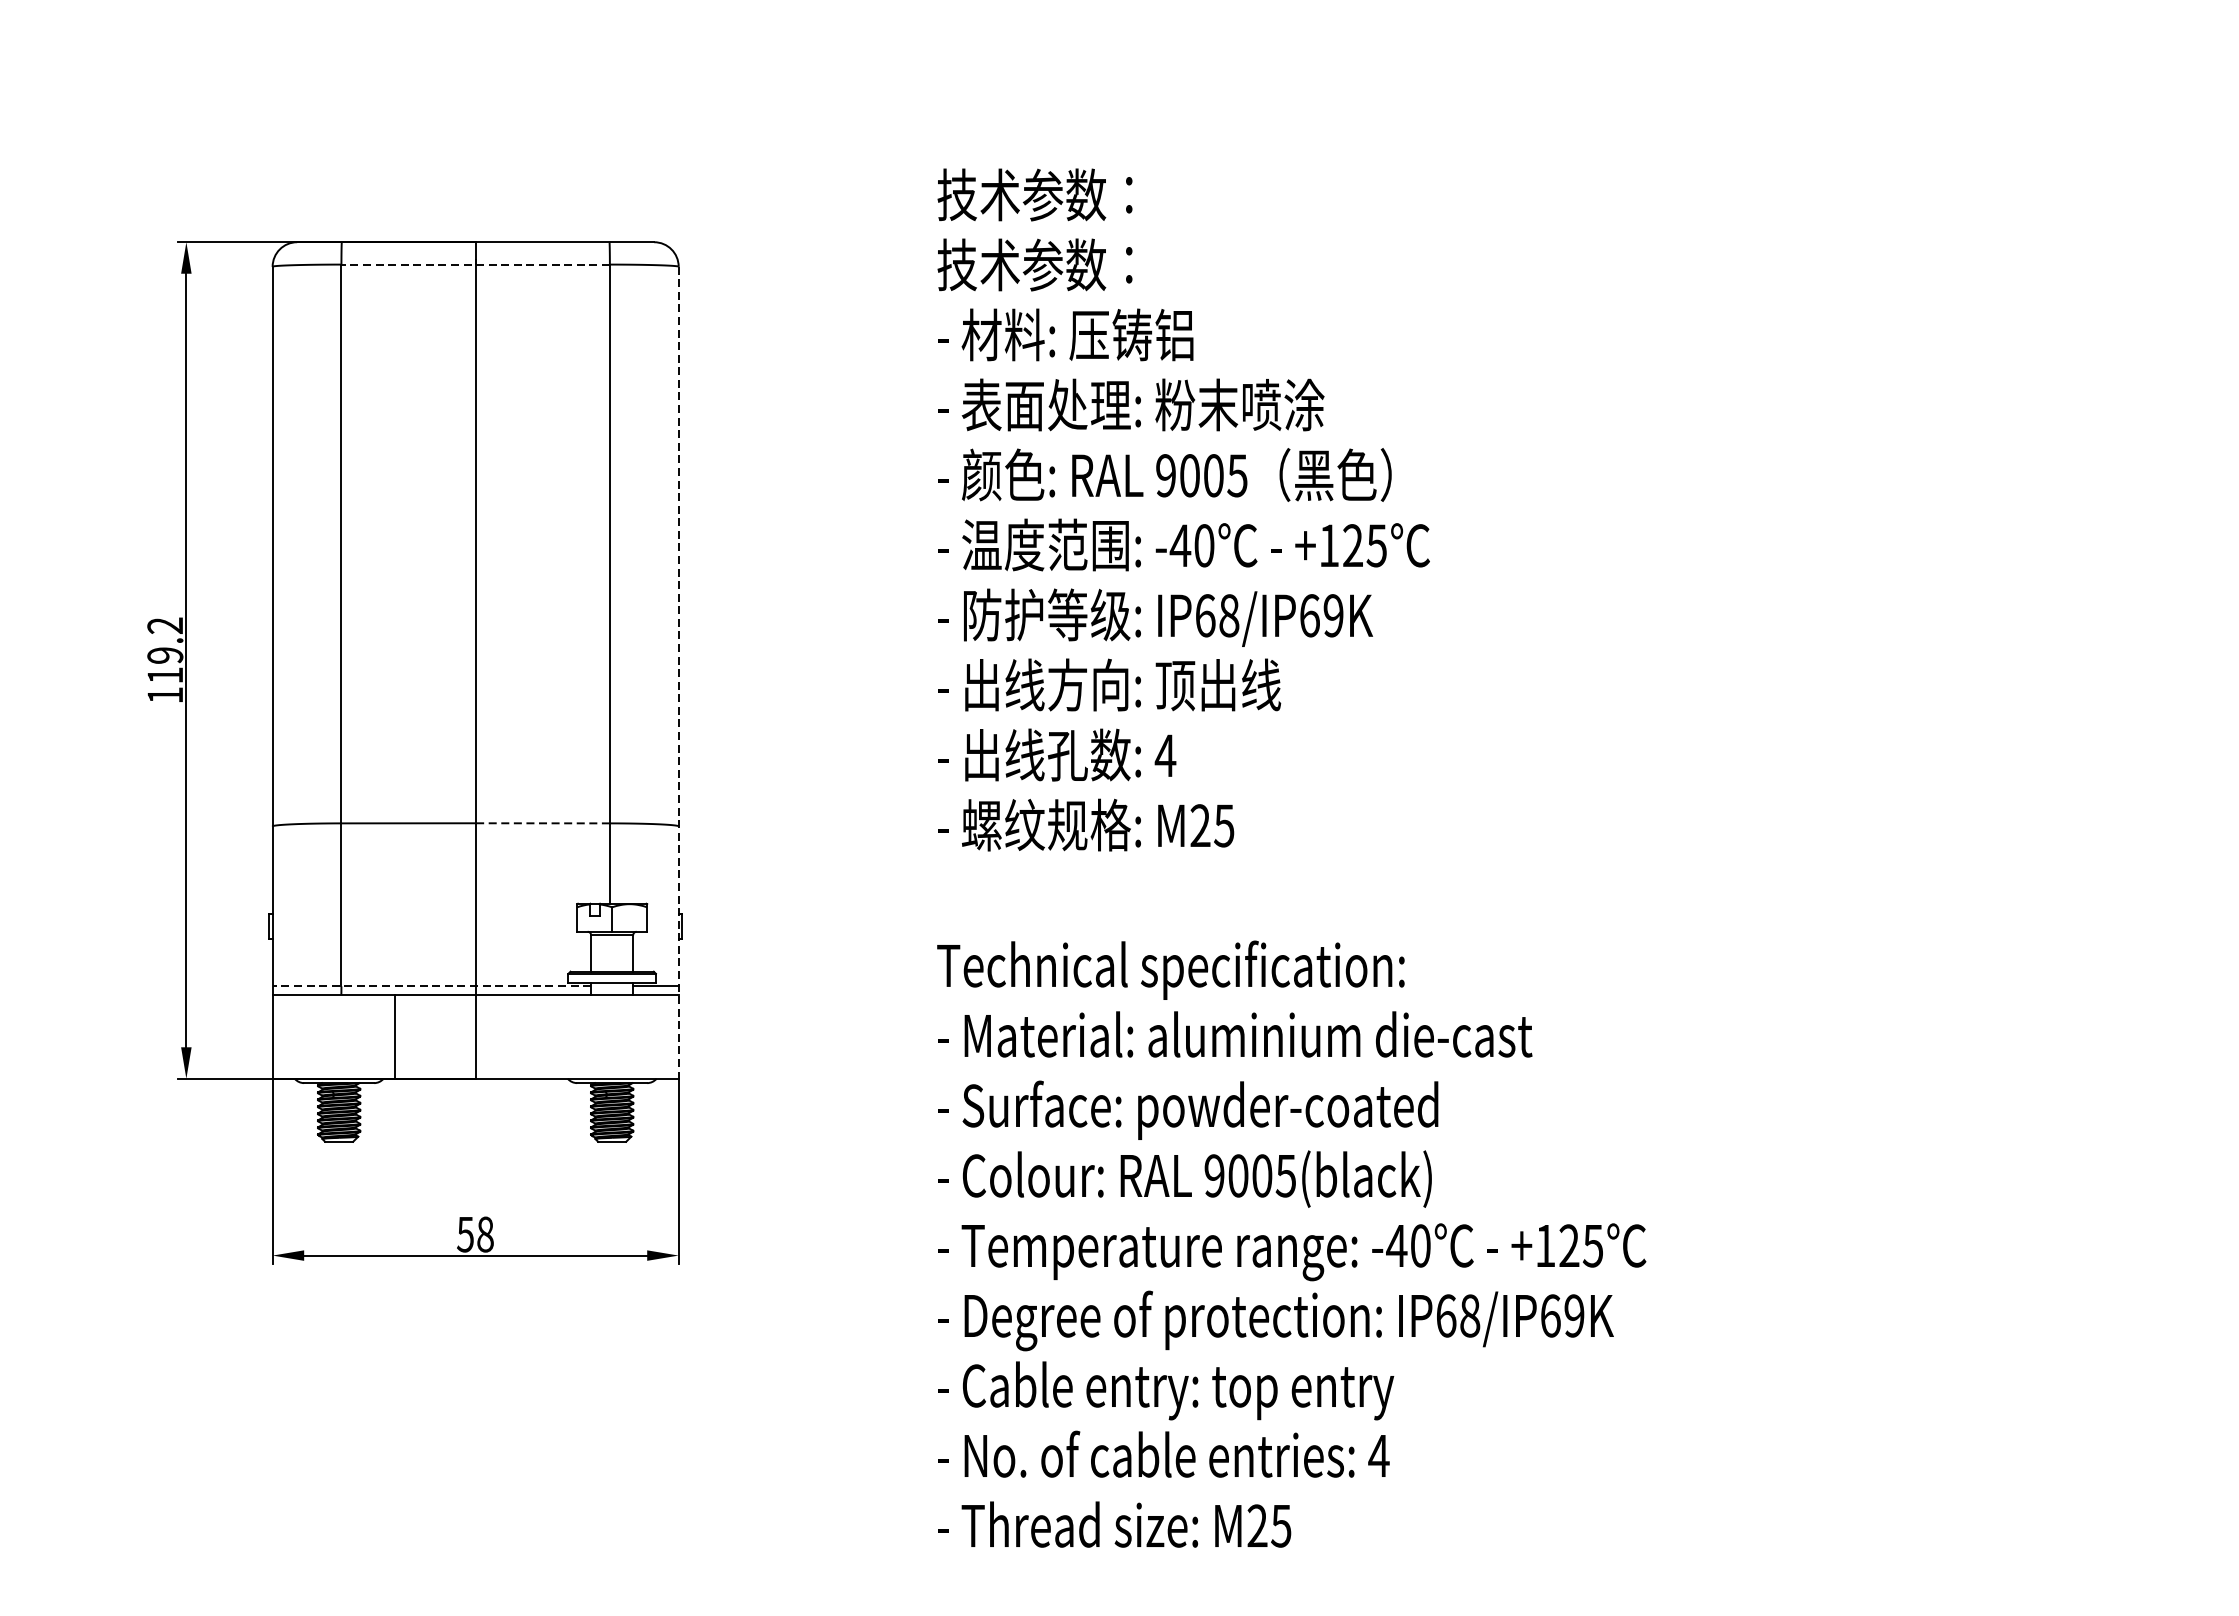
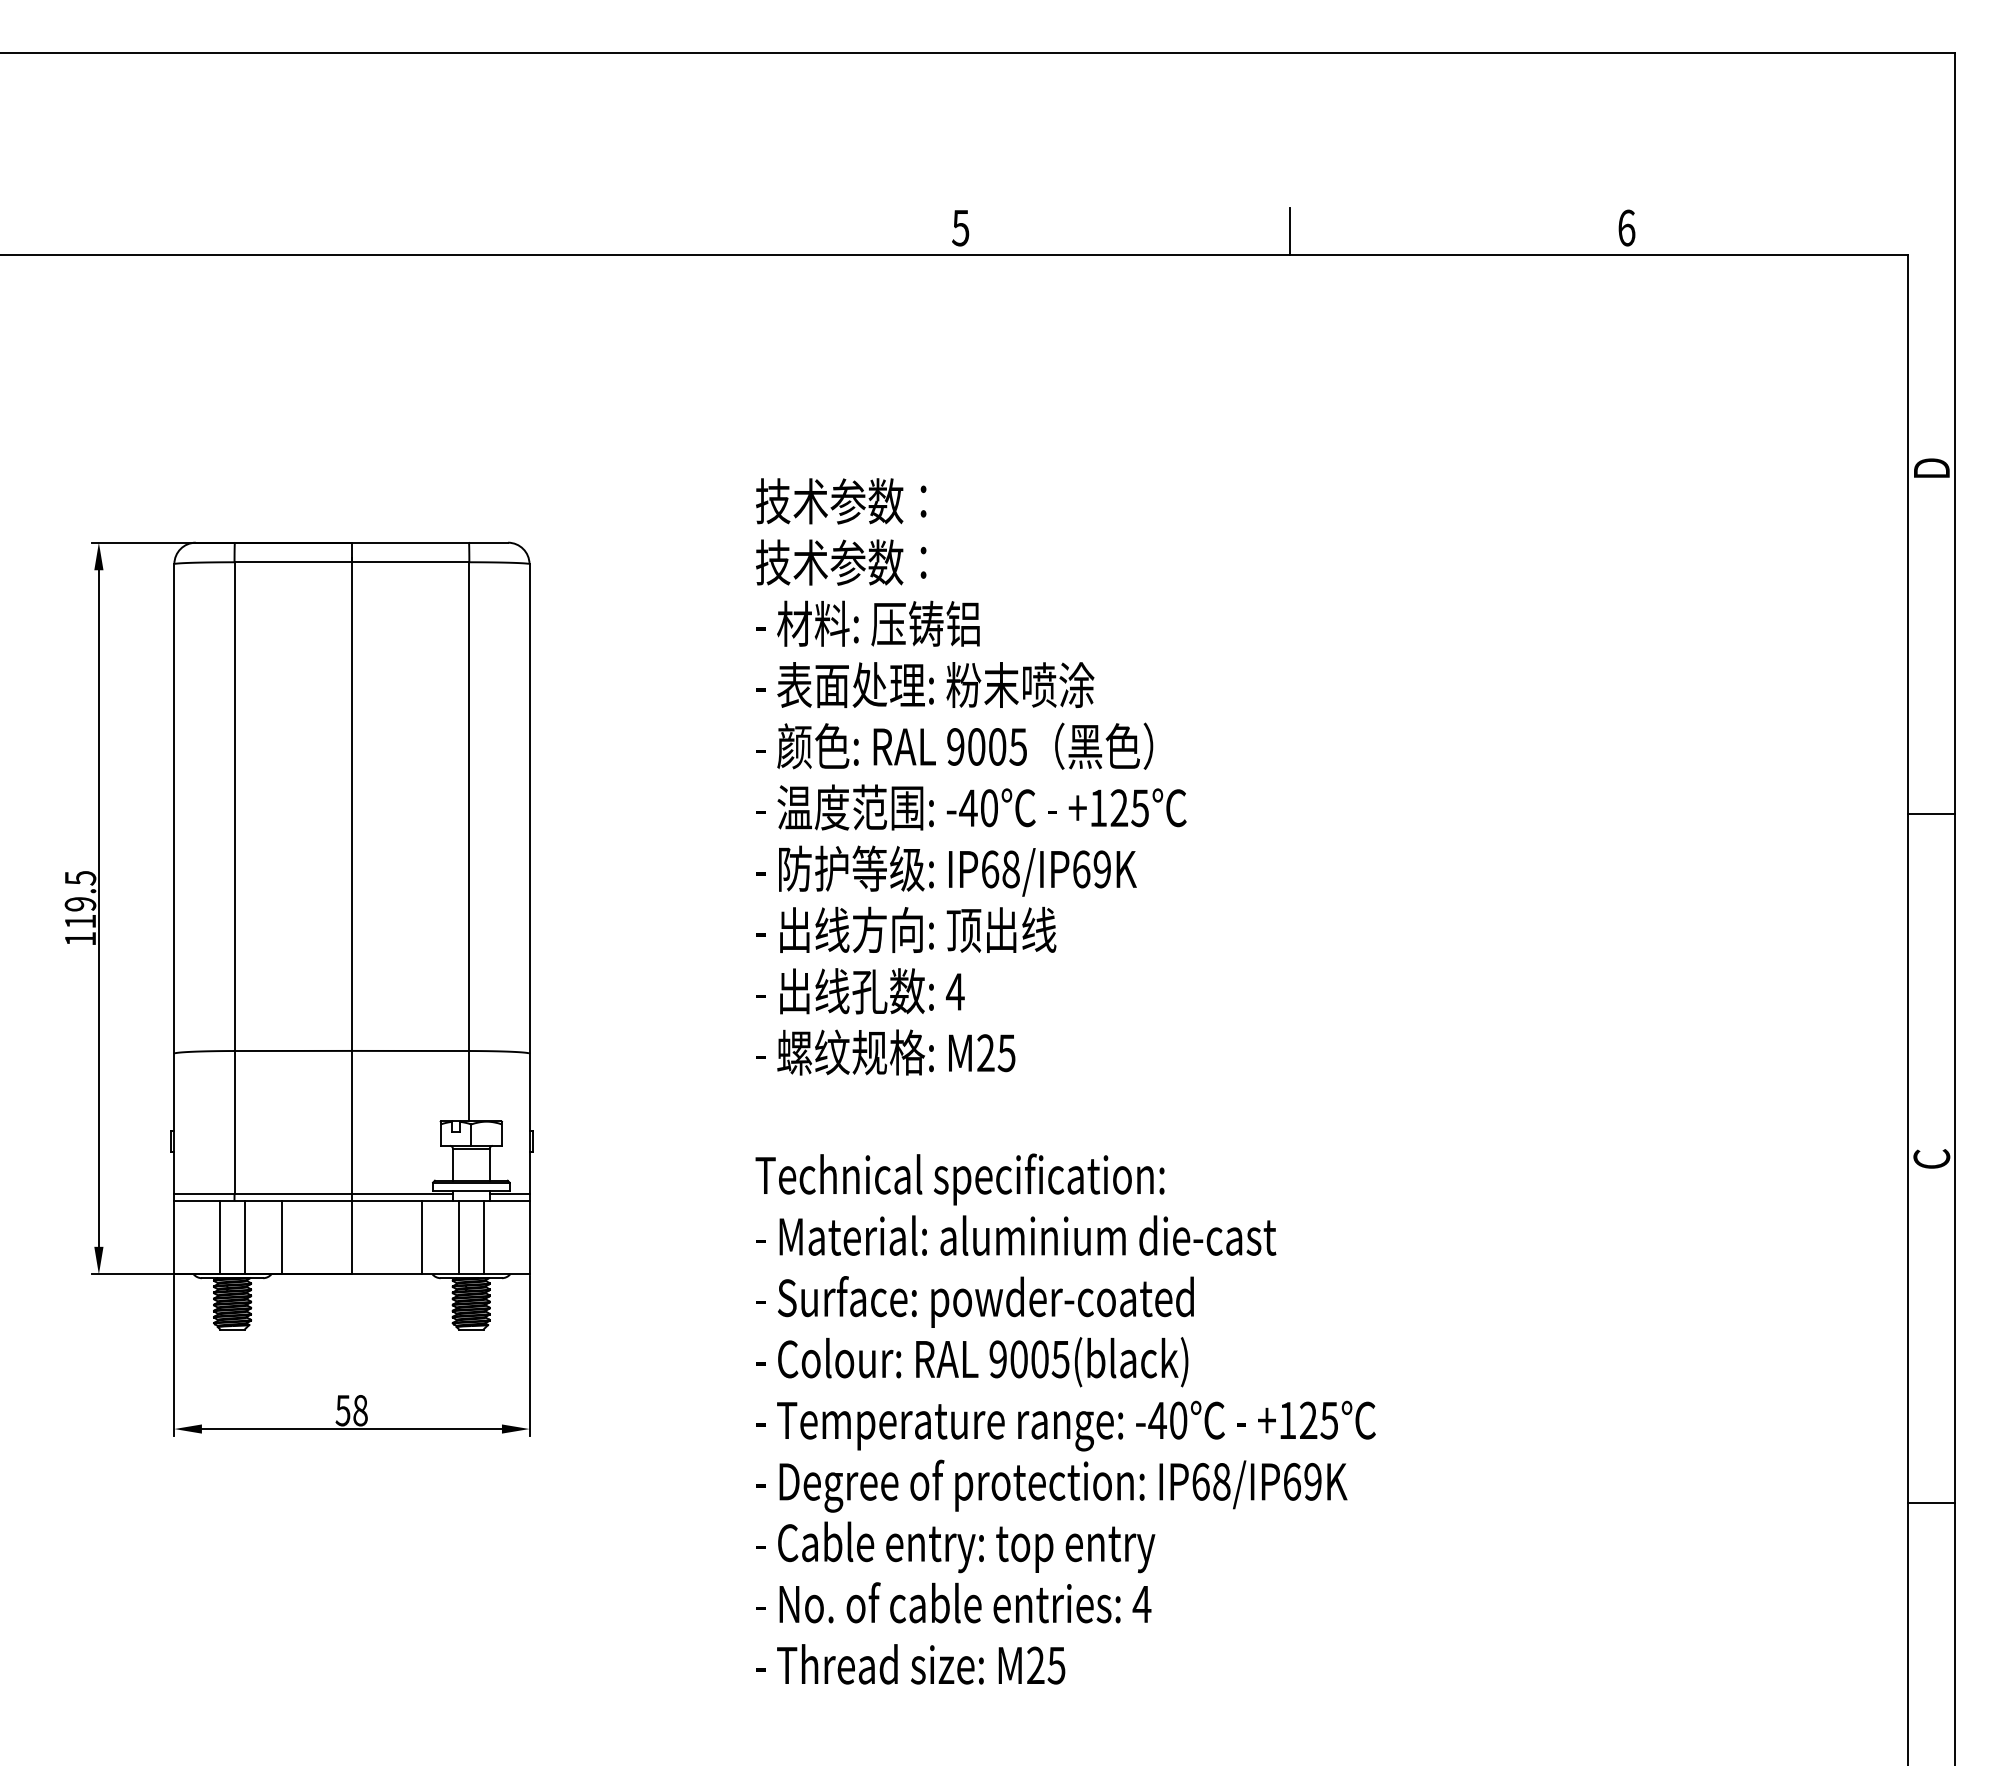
line: (475, 264) -> (351, 562), dashed -> solid
text: (165, 626) -> (80, 878), 119.2 -> 119.5
line: (678, 673) -> (529, 919), dashed -> solid
line: (542, 822) -> (410, 1050), dashed -> solid
line: (431, 986) -> (313, 1193), dashed -> solid
line: (325, 1036) -> (220, 1237), added
line: (352, 1036) -> (244, 1237), added
line: (556, 1036) -> (422, 1237), added
line: (598, 1036) -> (459, 1237), added
line: (626, 1036) -> (483, 1237), added

